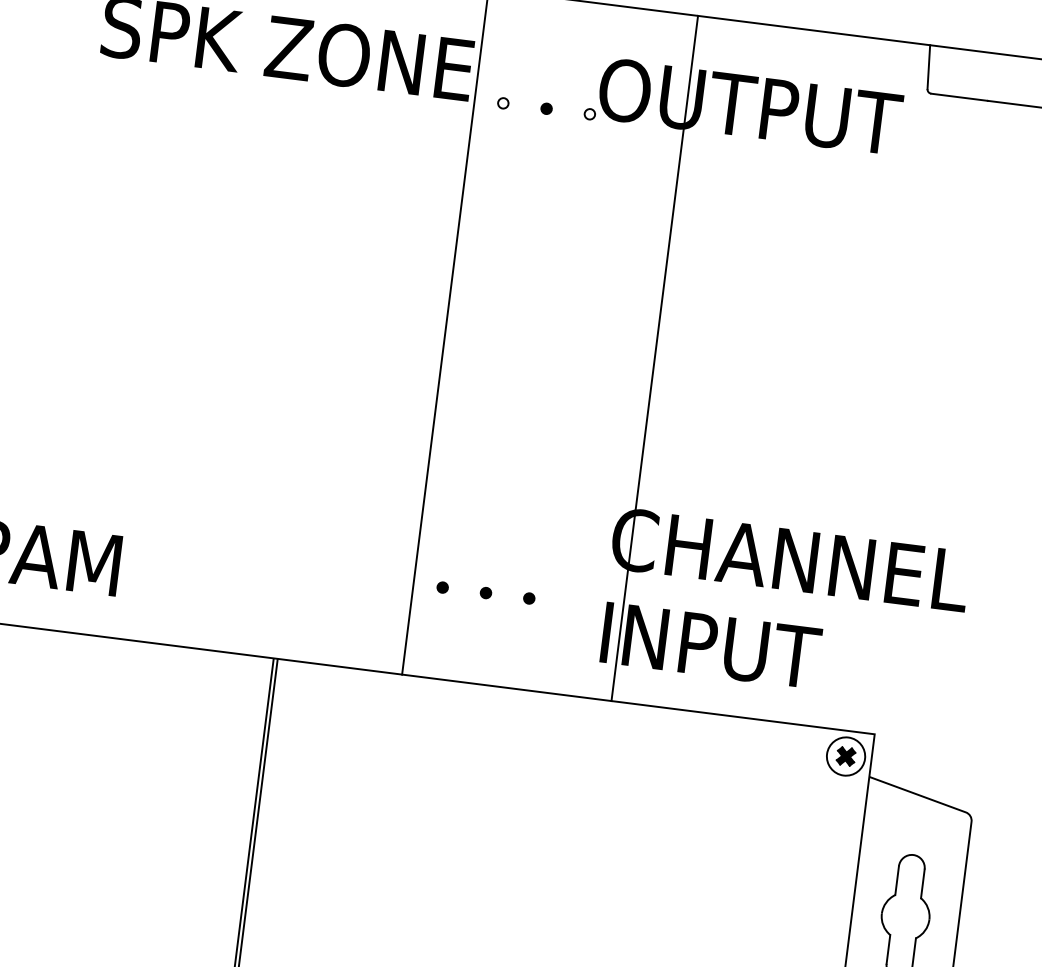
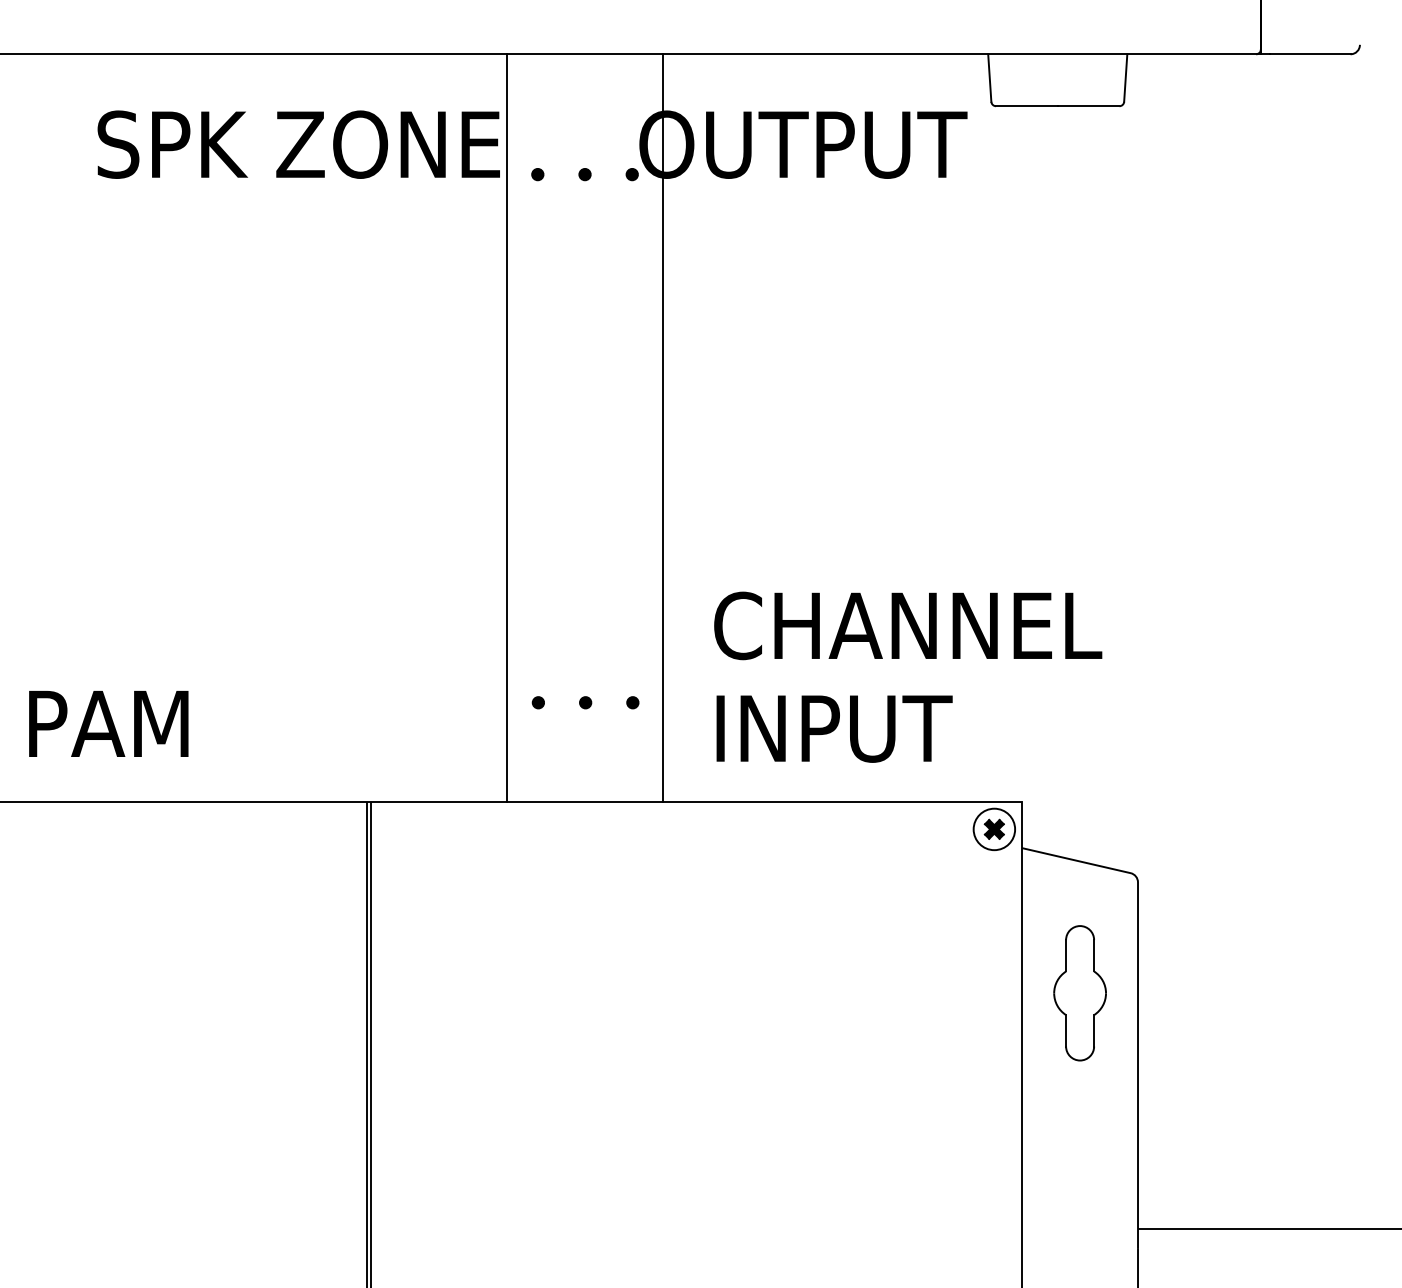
fill: (503, 103) -> (537, 174), added
fill: (589, 114) -> (631, 174), added
line: (655, 358) -> (663, 427), moved

